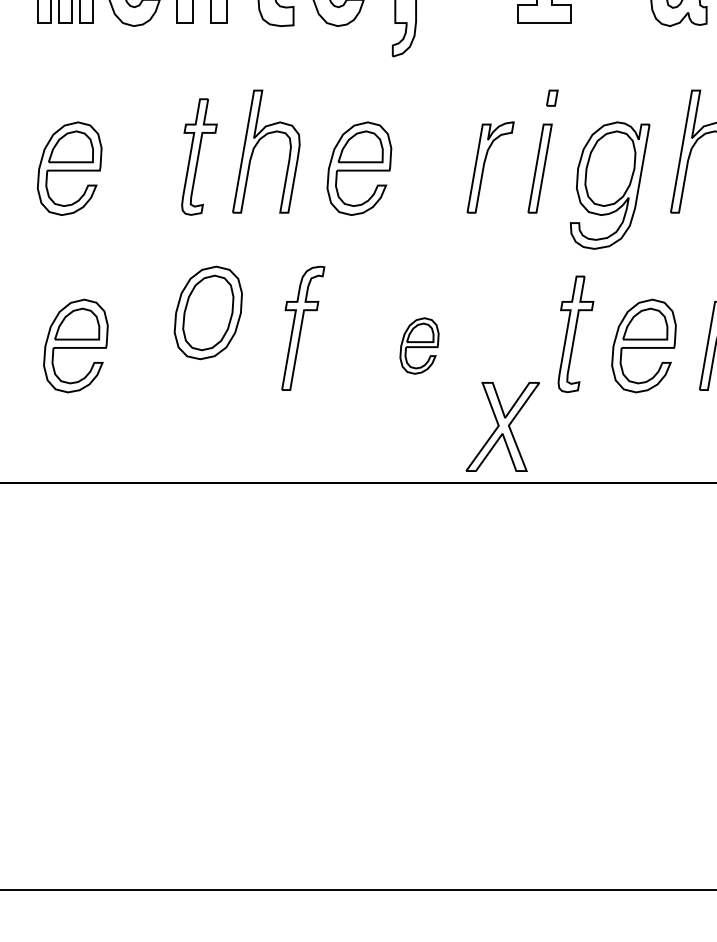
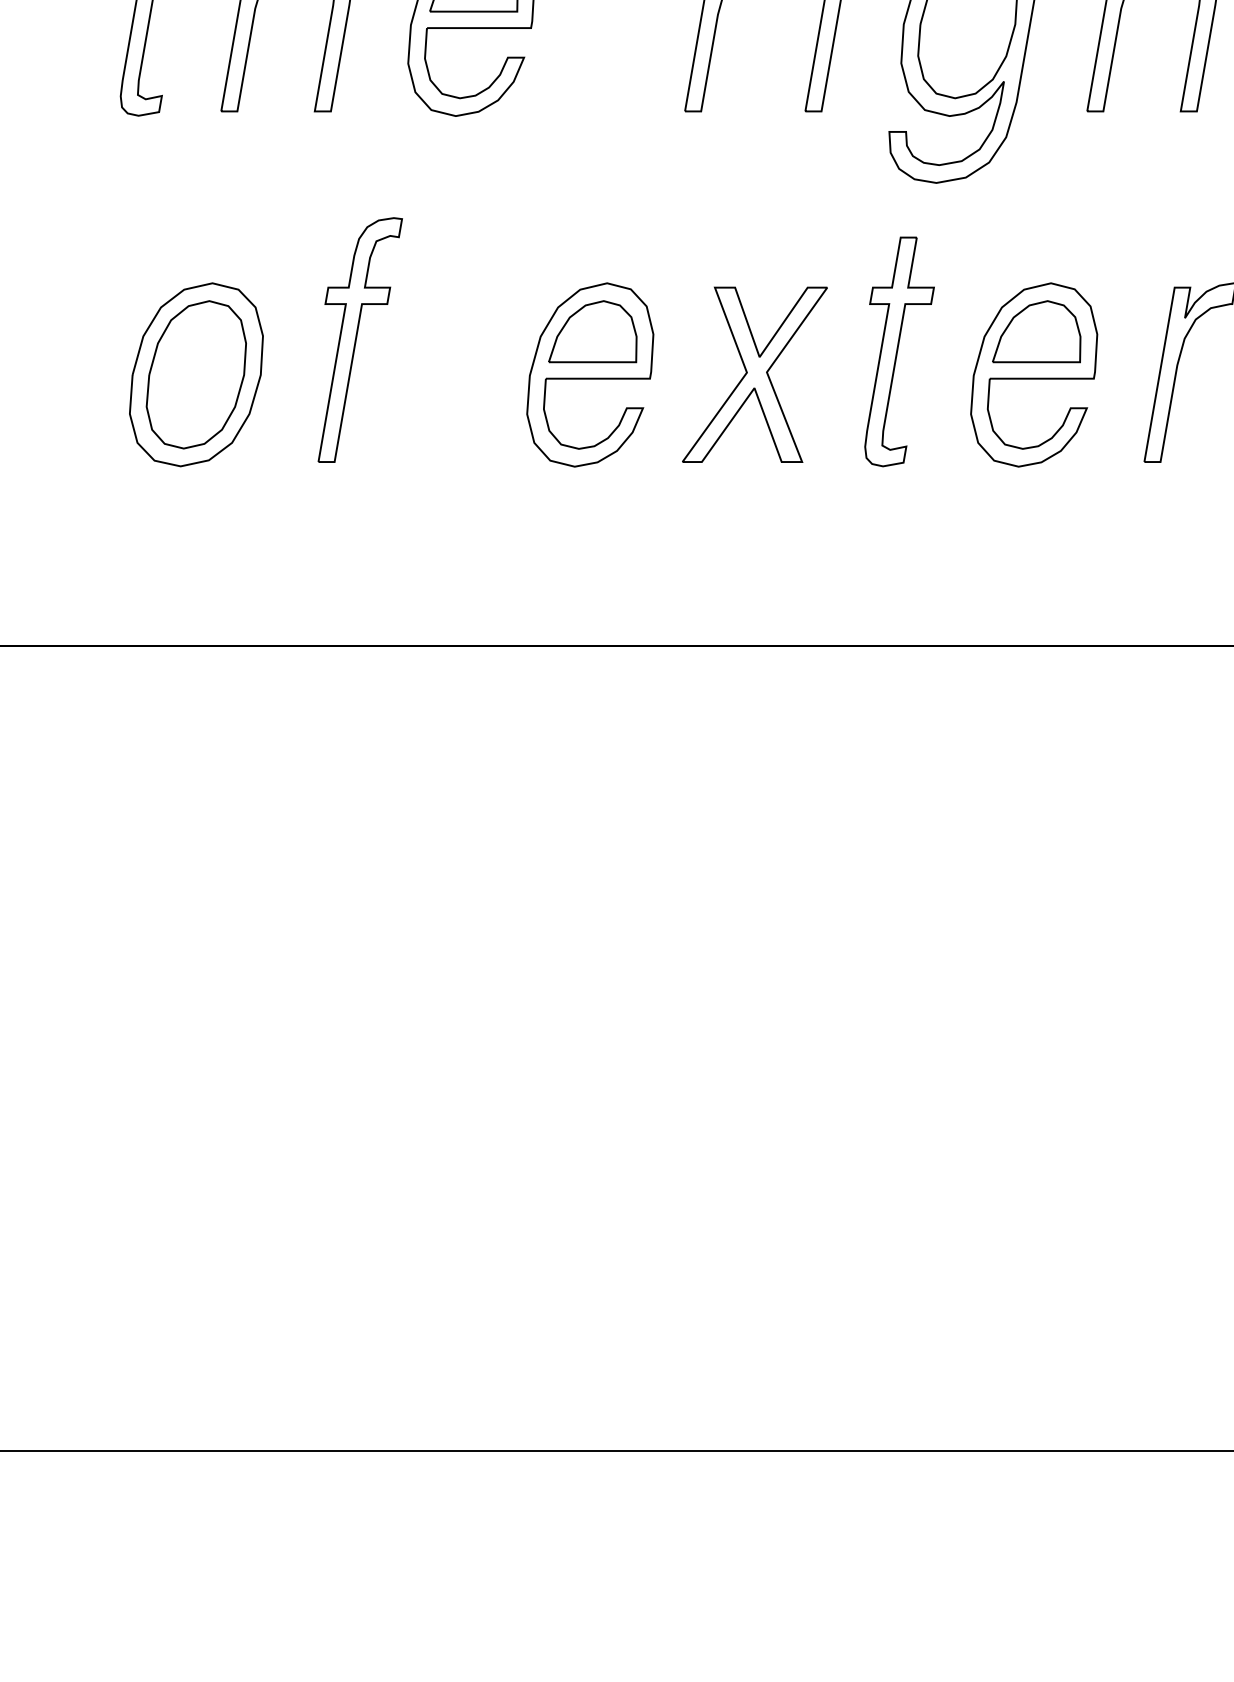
part: (207, 312) -> (194, 373), moved
part: (419, 345) -> (590, 373), size x1.67
part: (502, 426) -> (754, 373), moved

